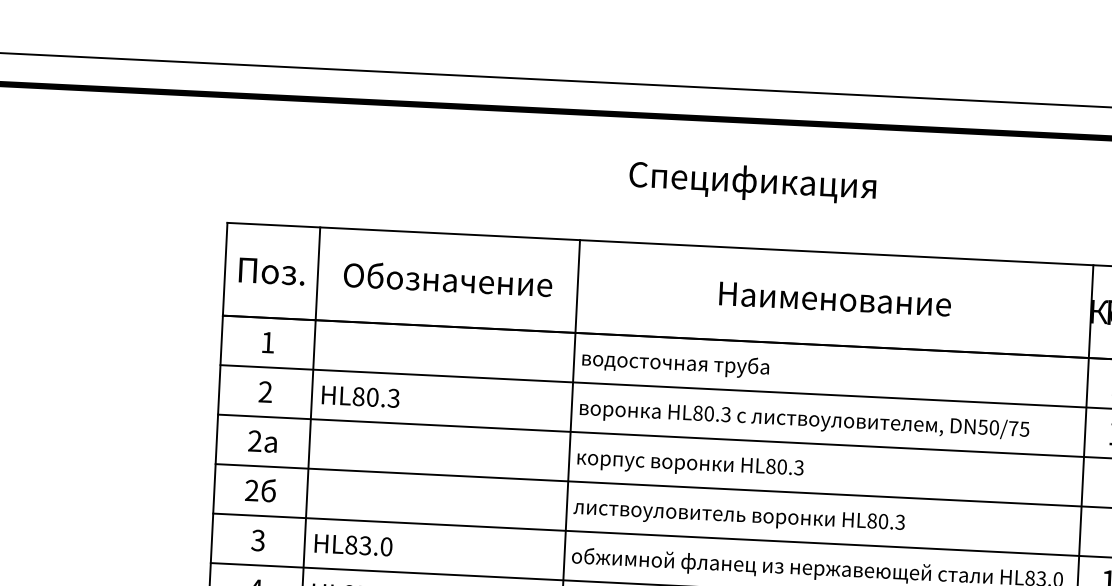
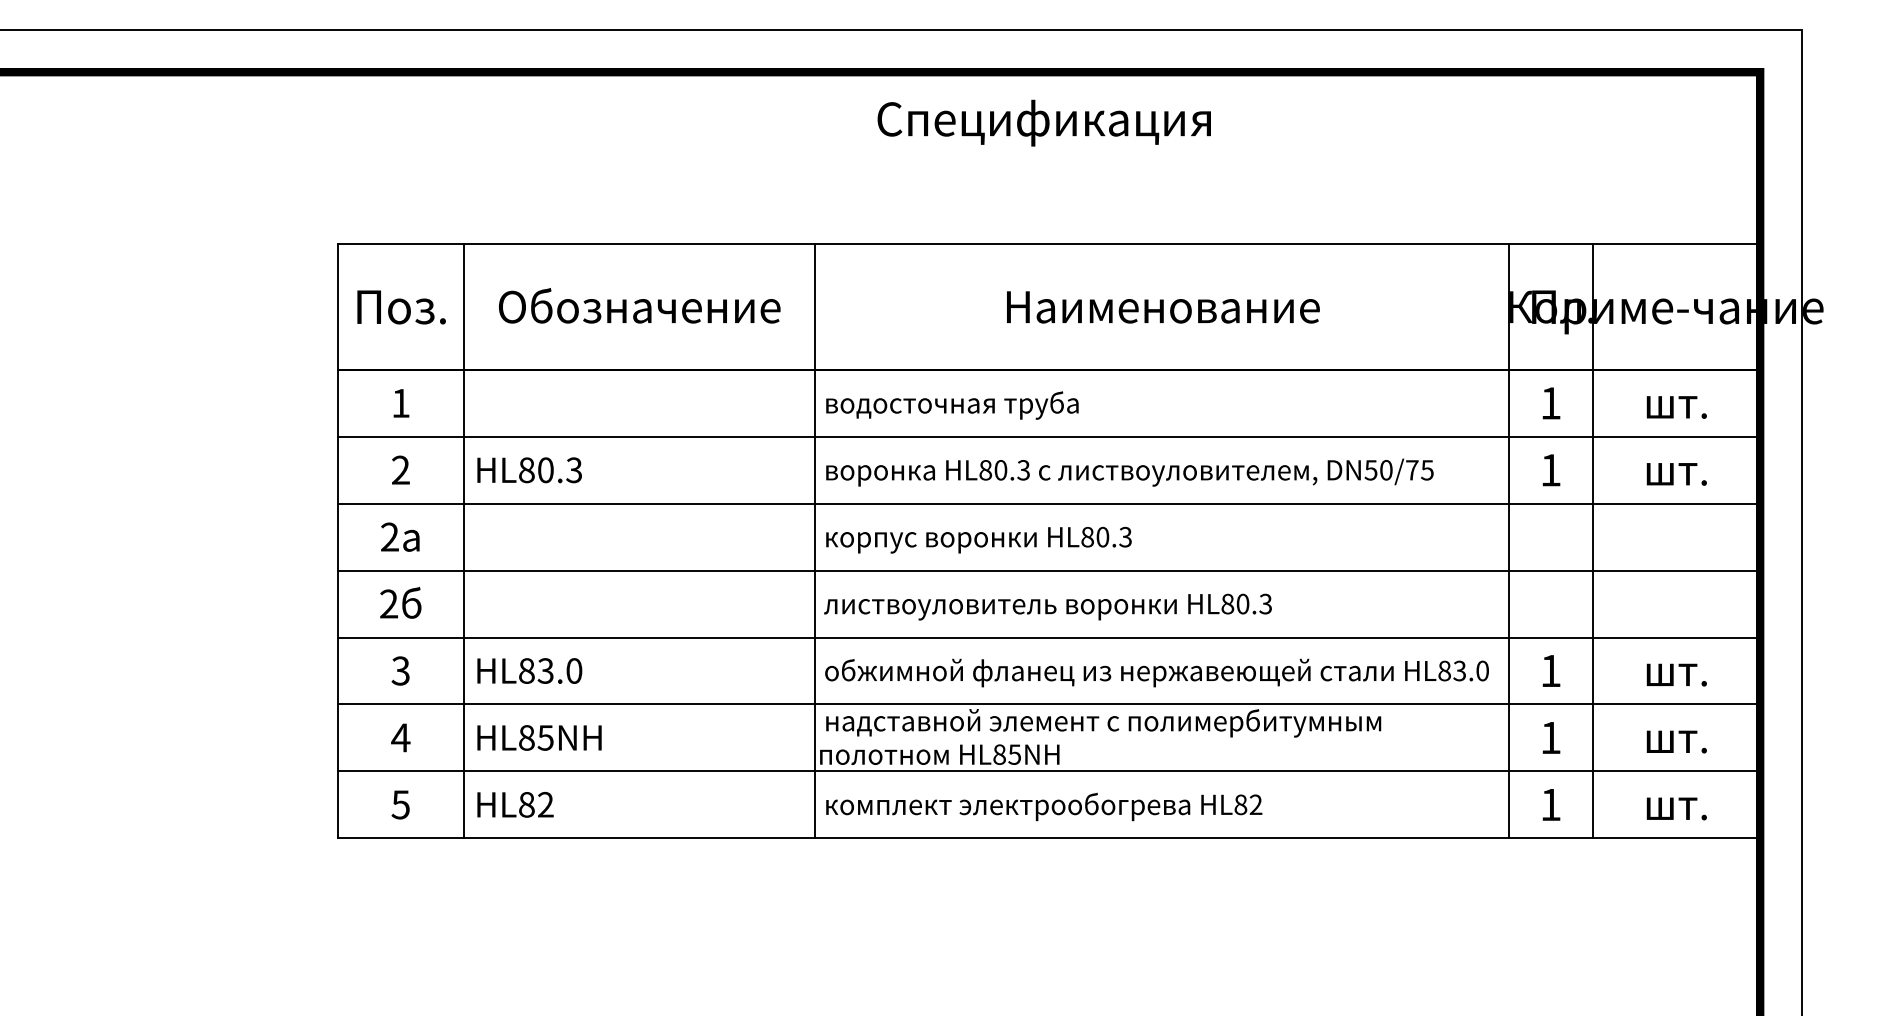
text: (752, 182) -> (1043, 122), moved

